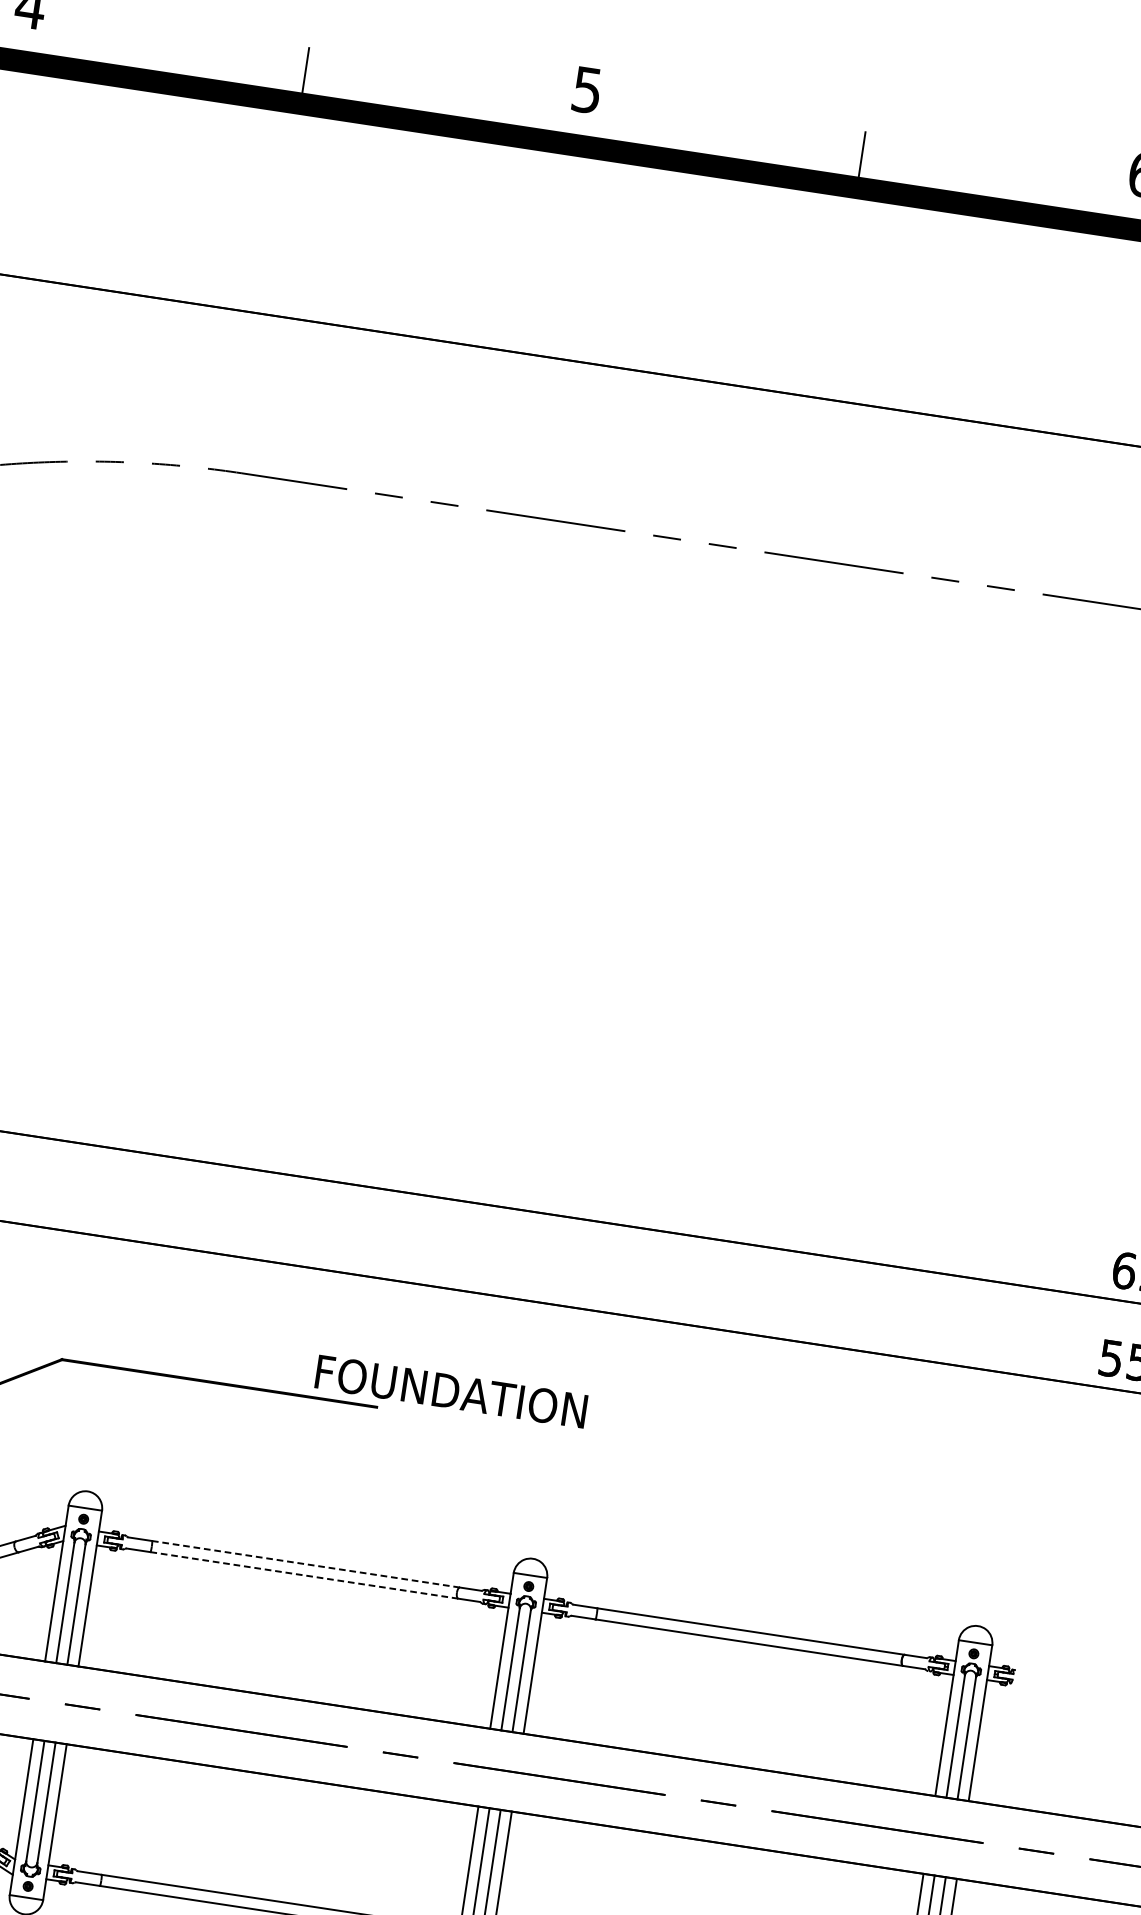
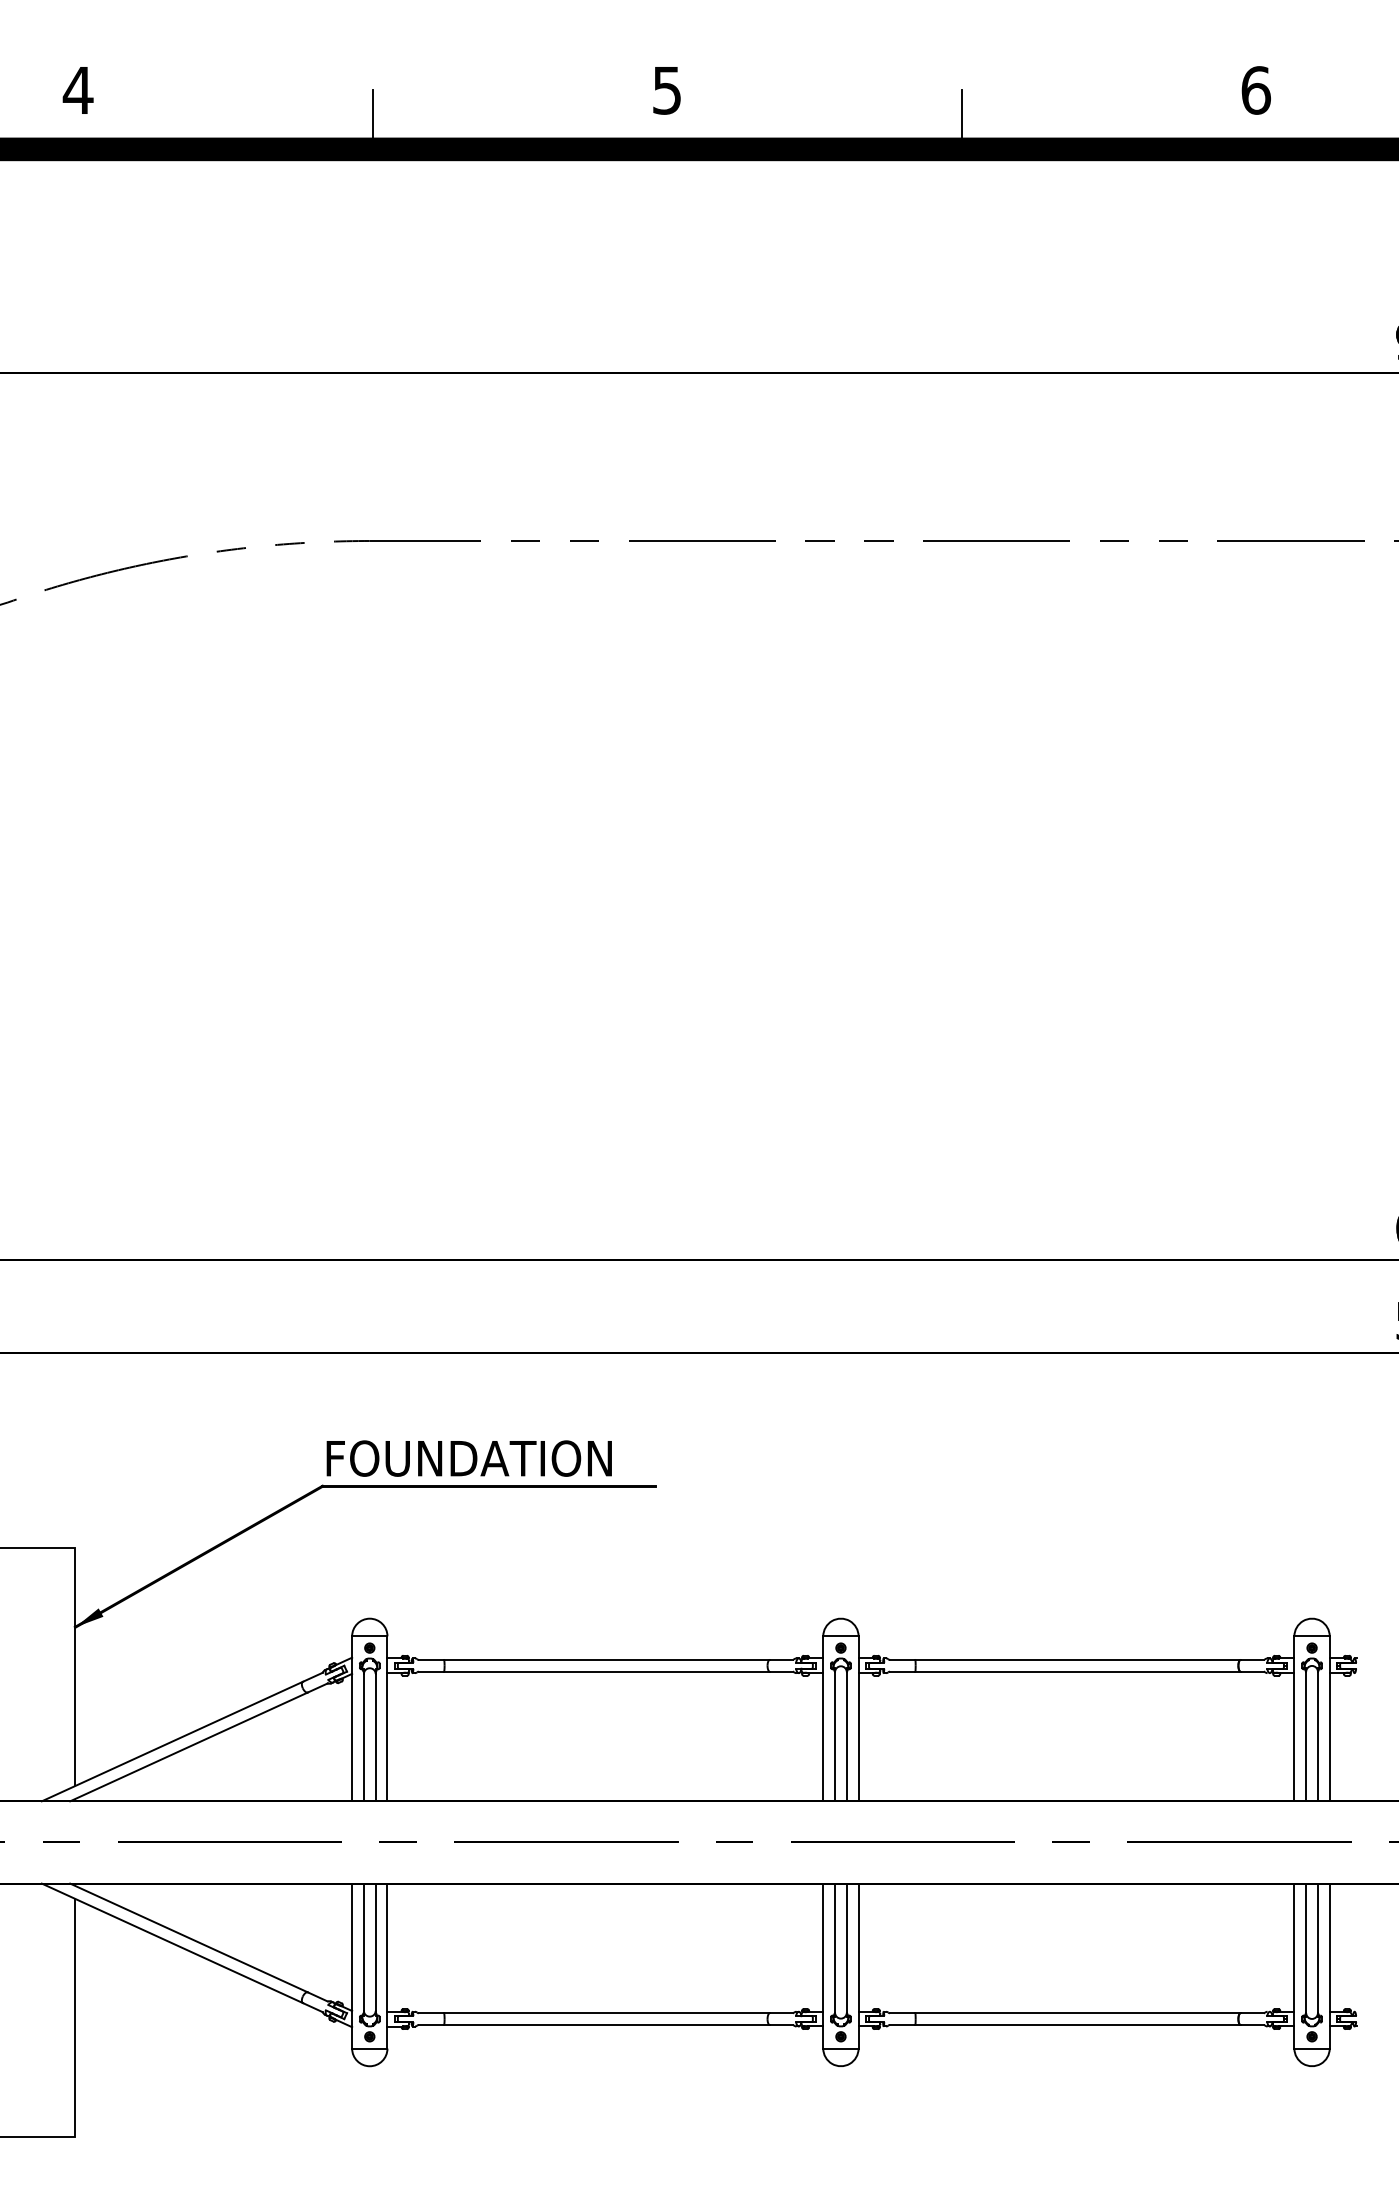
text: (450, 1391) -> (468, 1458), moved
line: (305, 1563) -> (606, 1659), dashed -> solid
line: (303, 1575) -> (606, 1671), dashed -> solid

